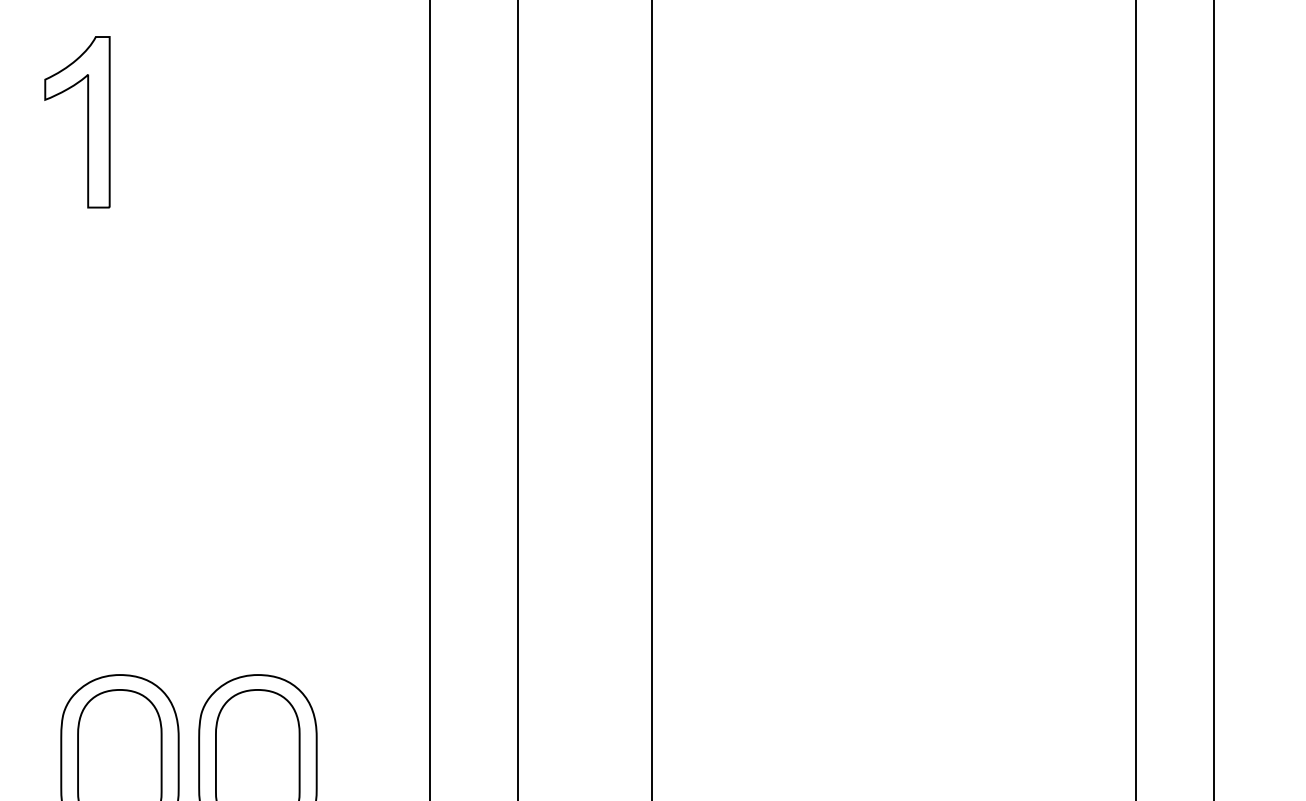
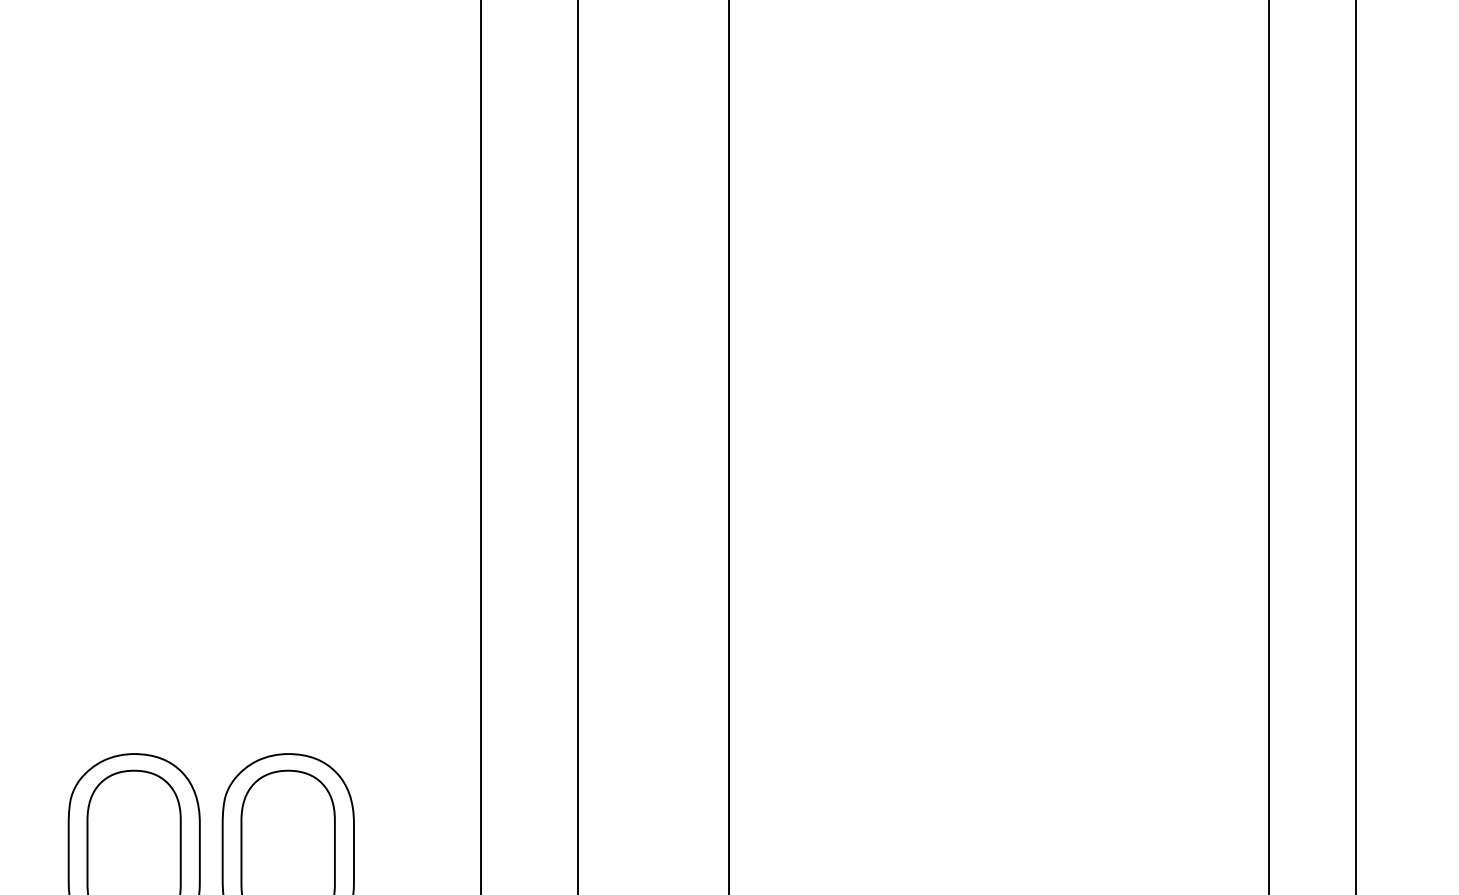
part: (87, 121) -> (97, 136), removed

